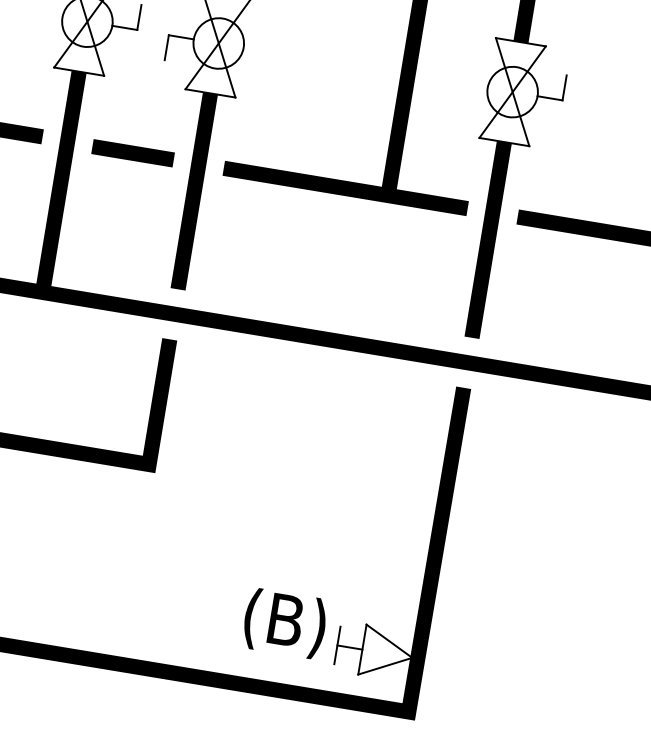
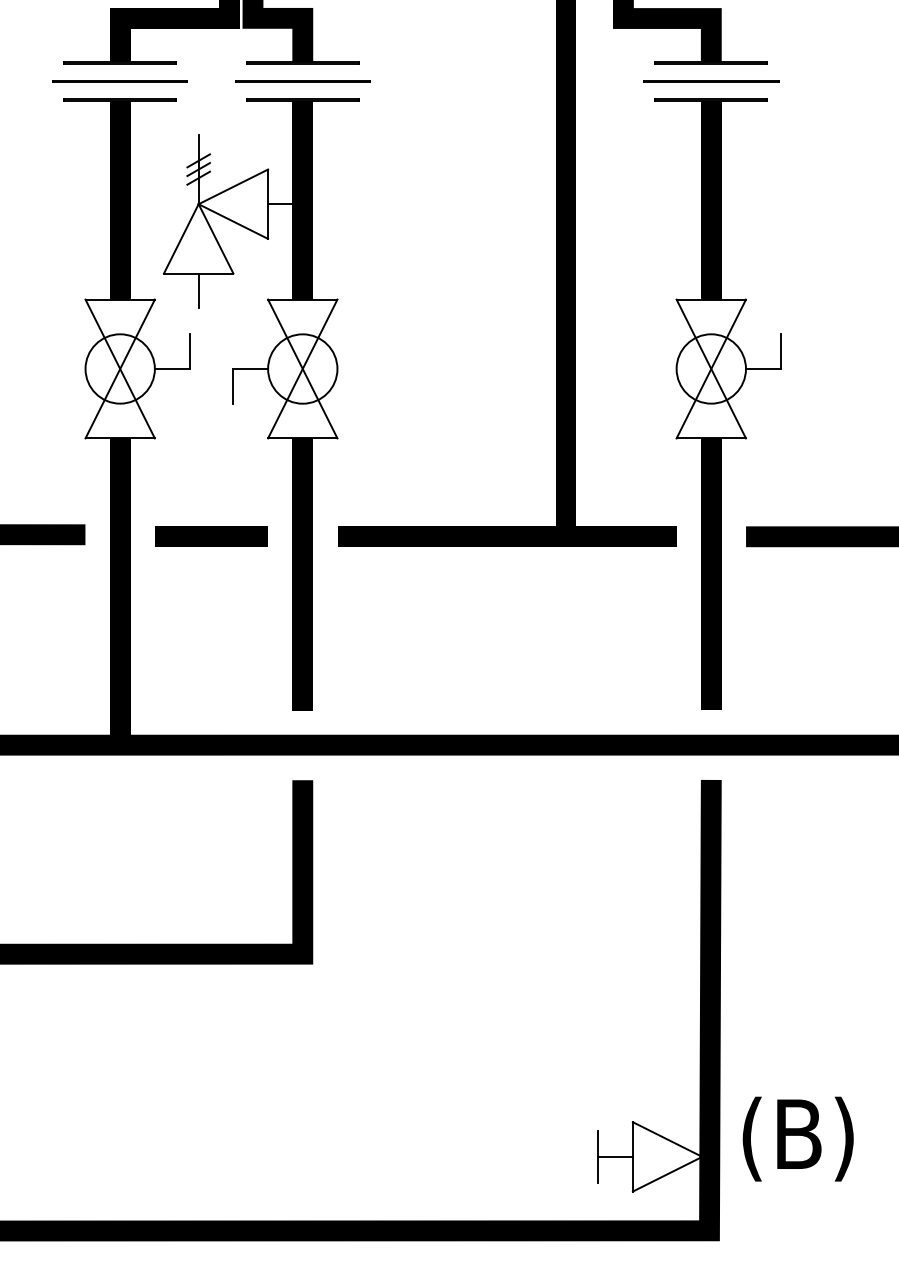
text: (284, 623) -> (797, 1138), moved

